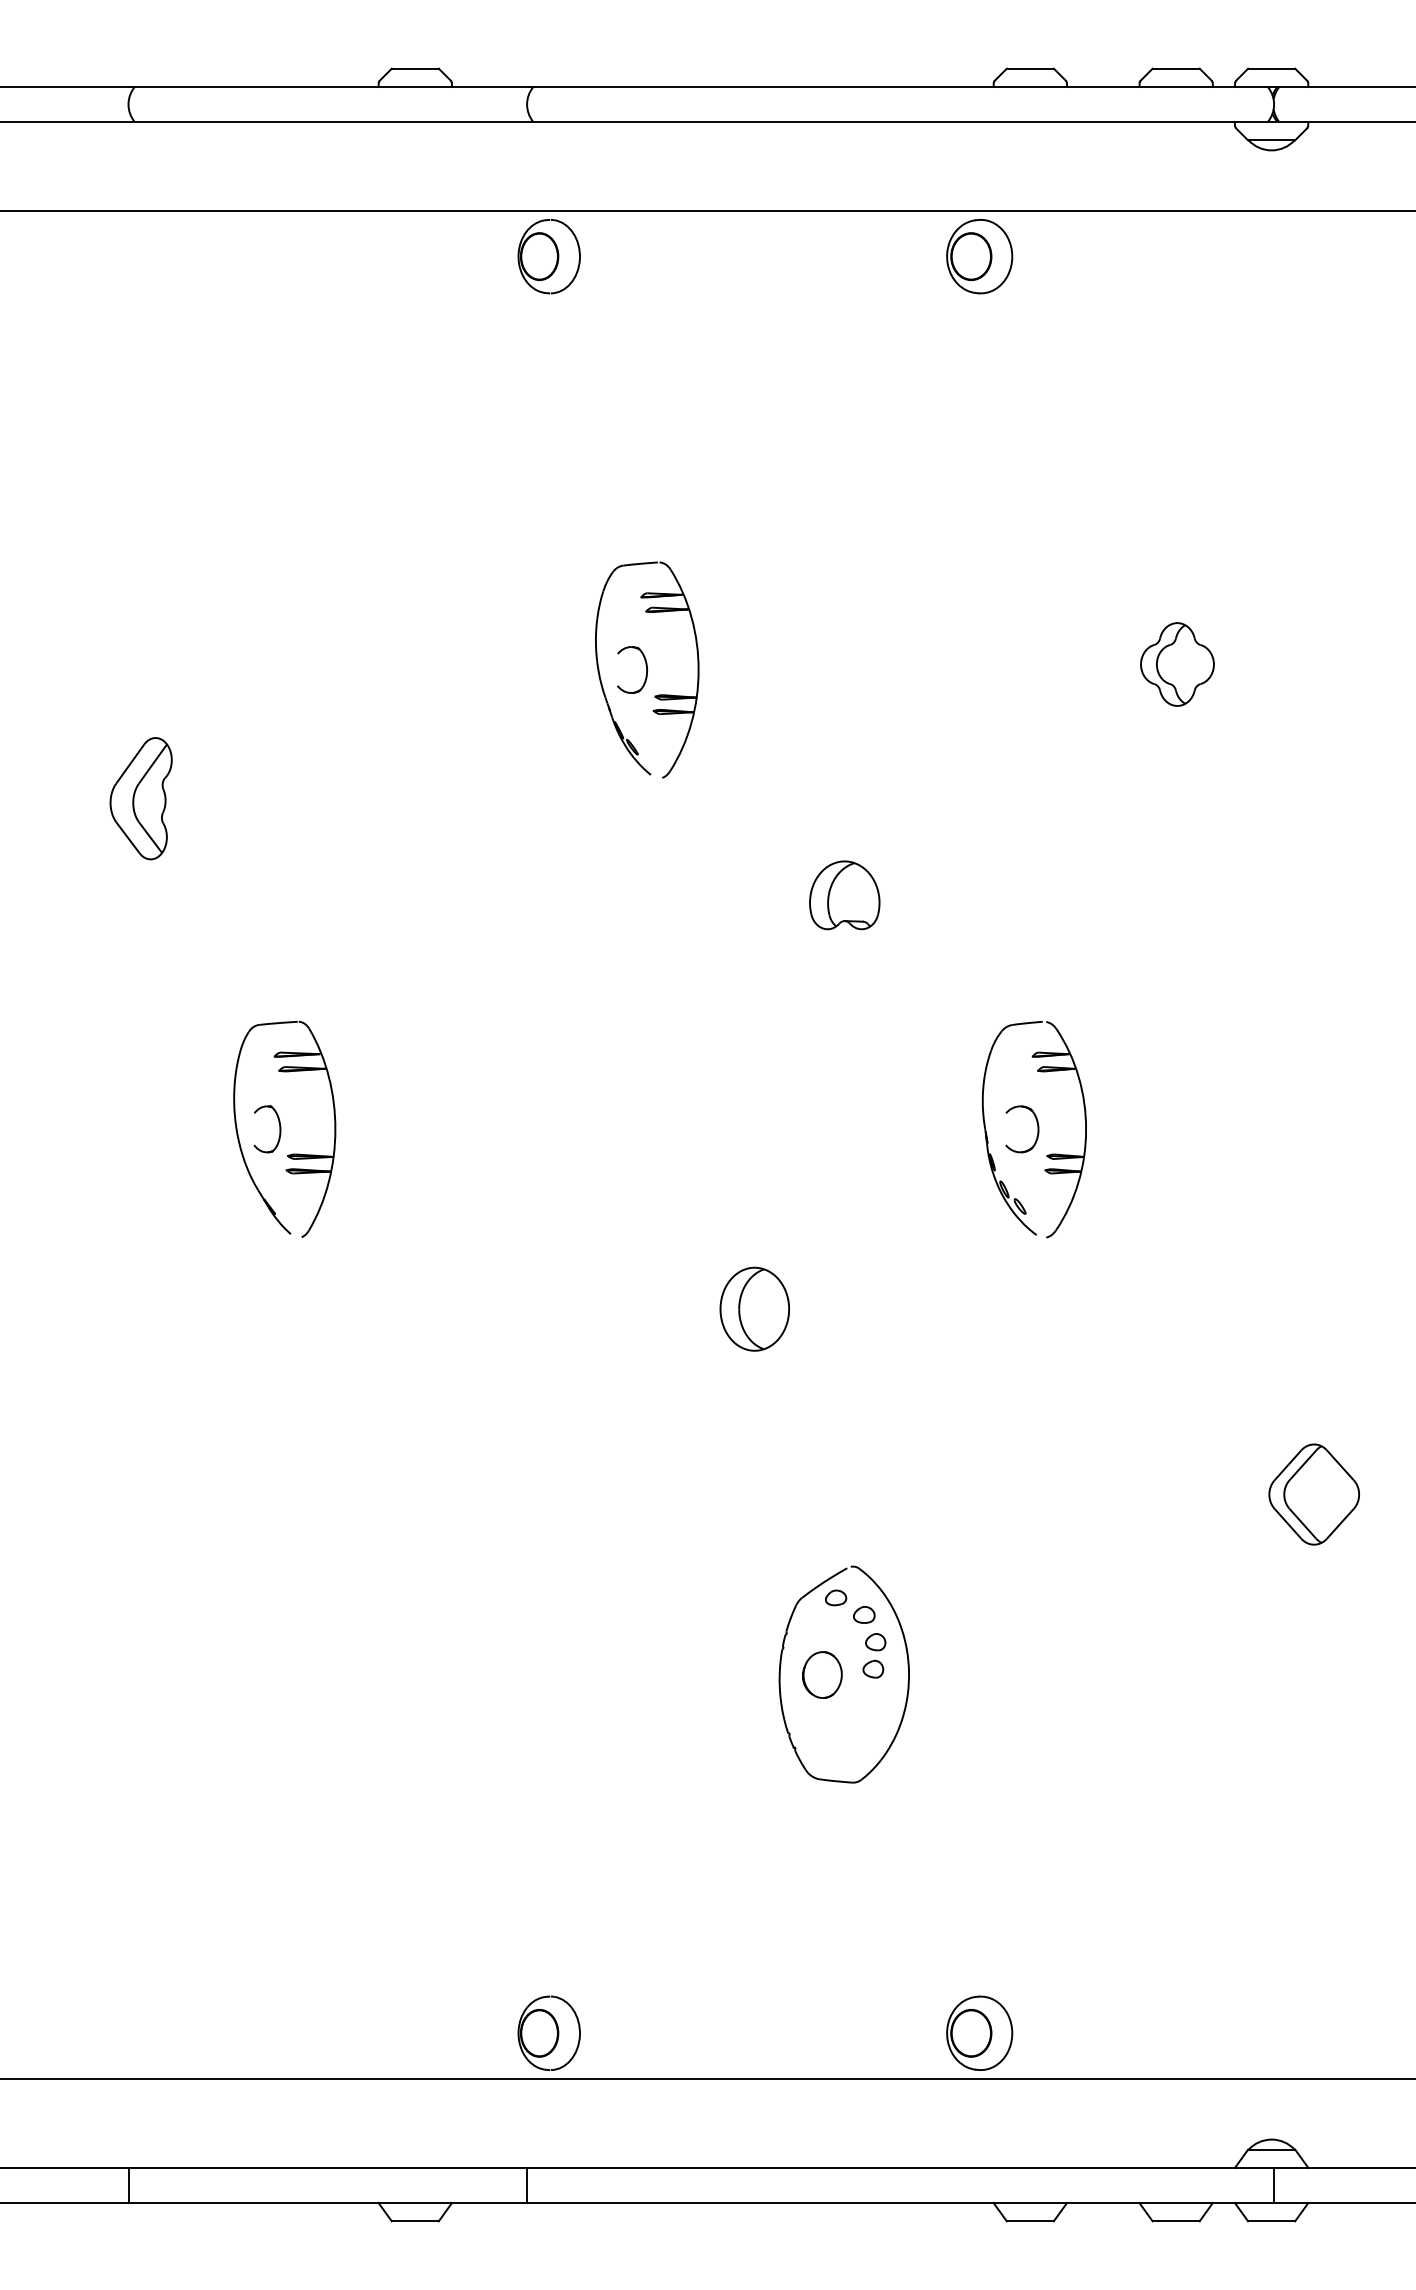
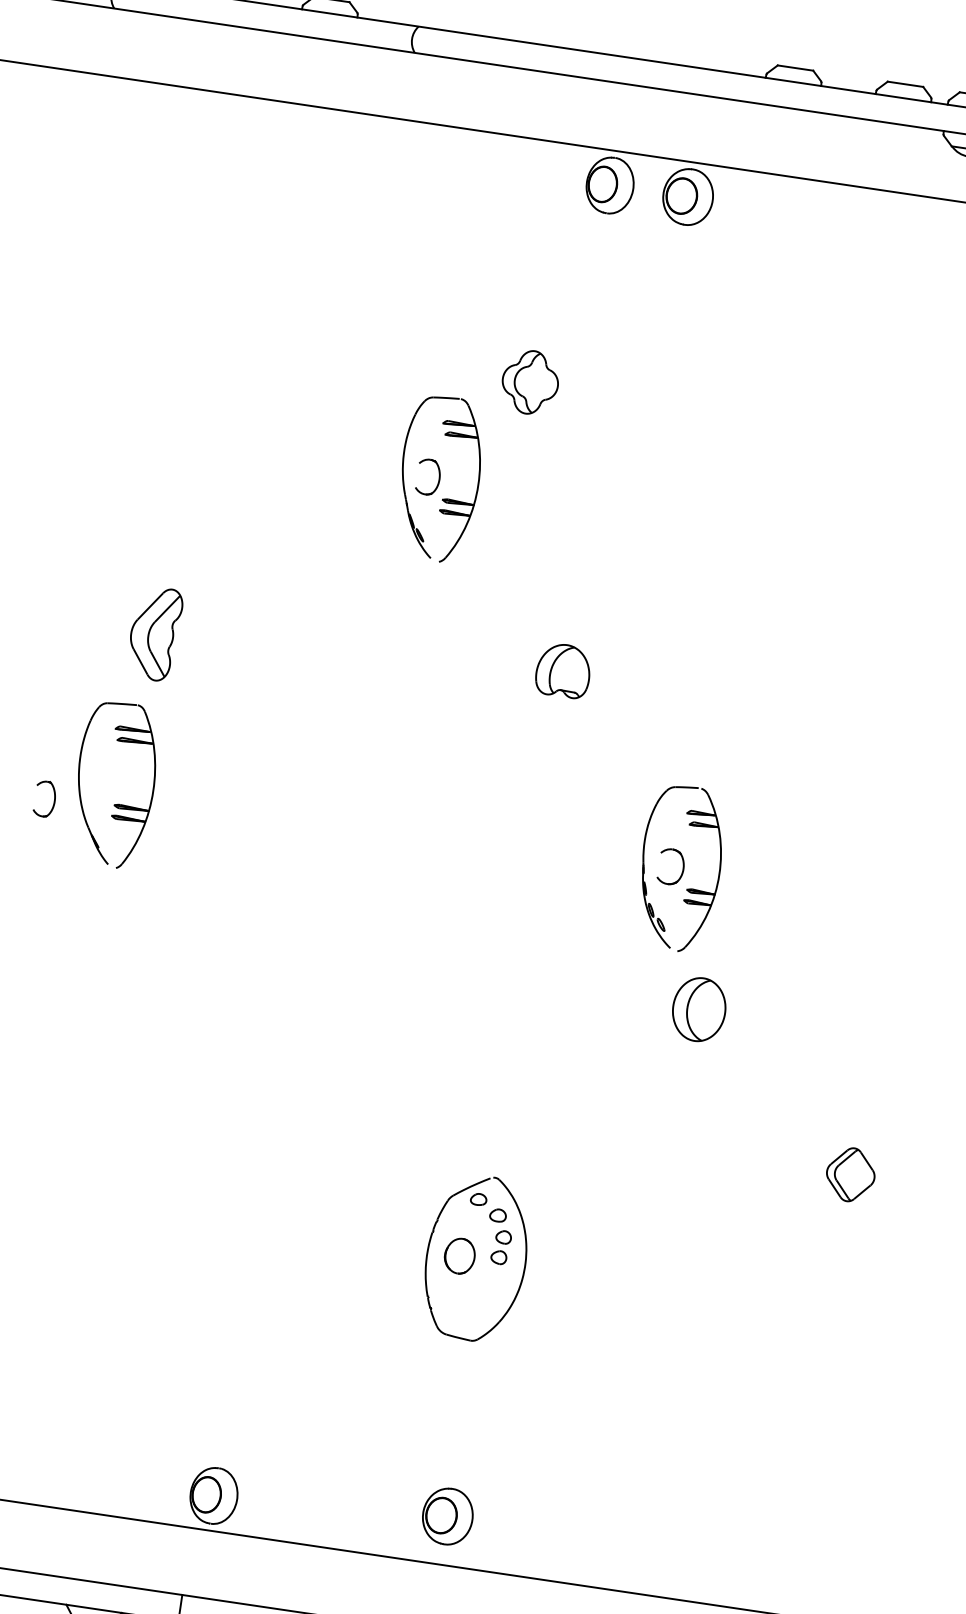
part: (548, 256) -> (609, 185), moved
part: (979, 256) -> (688, 196), moved
part: (1177, 664) -> (530, 382), moved
part: (140, 798) -> (154, 633), moved
part: (279, 1129) -> (54, 800), moved
part: (754, 1308) -> (699, 1009), moved
part: (1313, 1494) -> (850, 1174), size x0.7
part: (979, 2032) -> (447, 1515), moved

